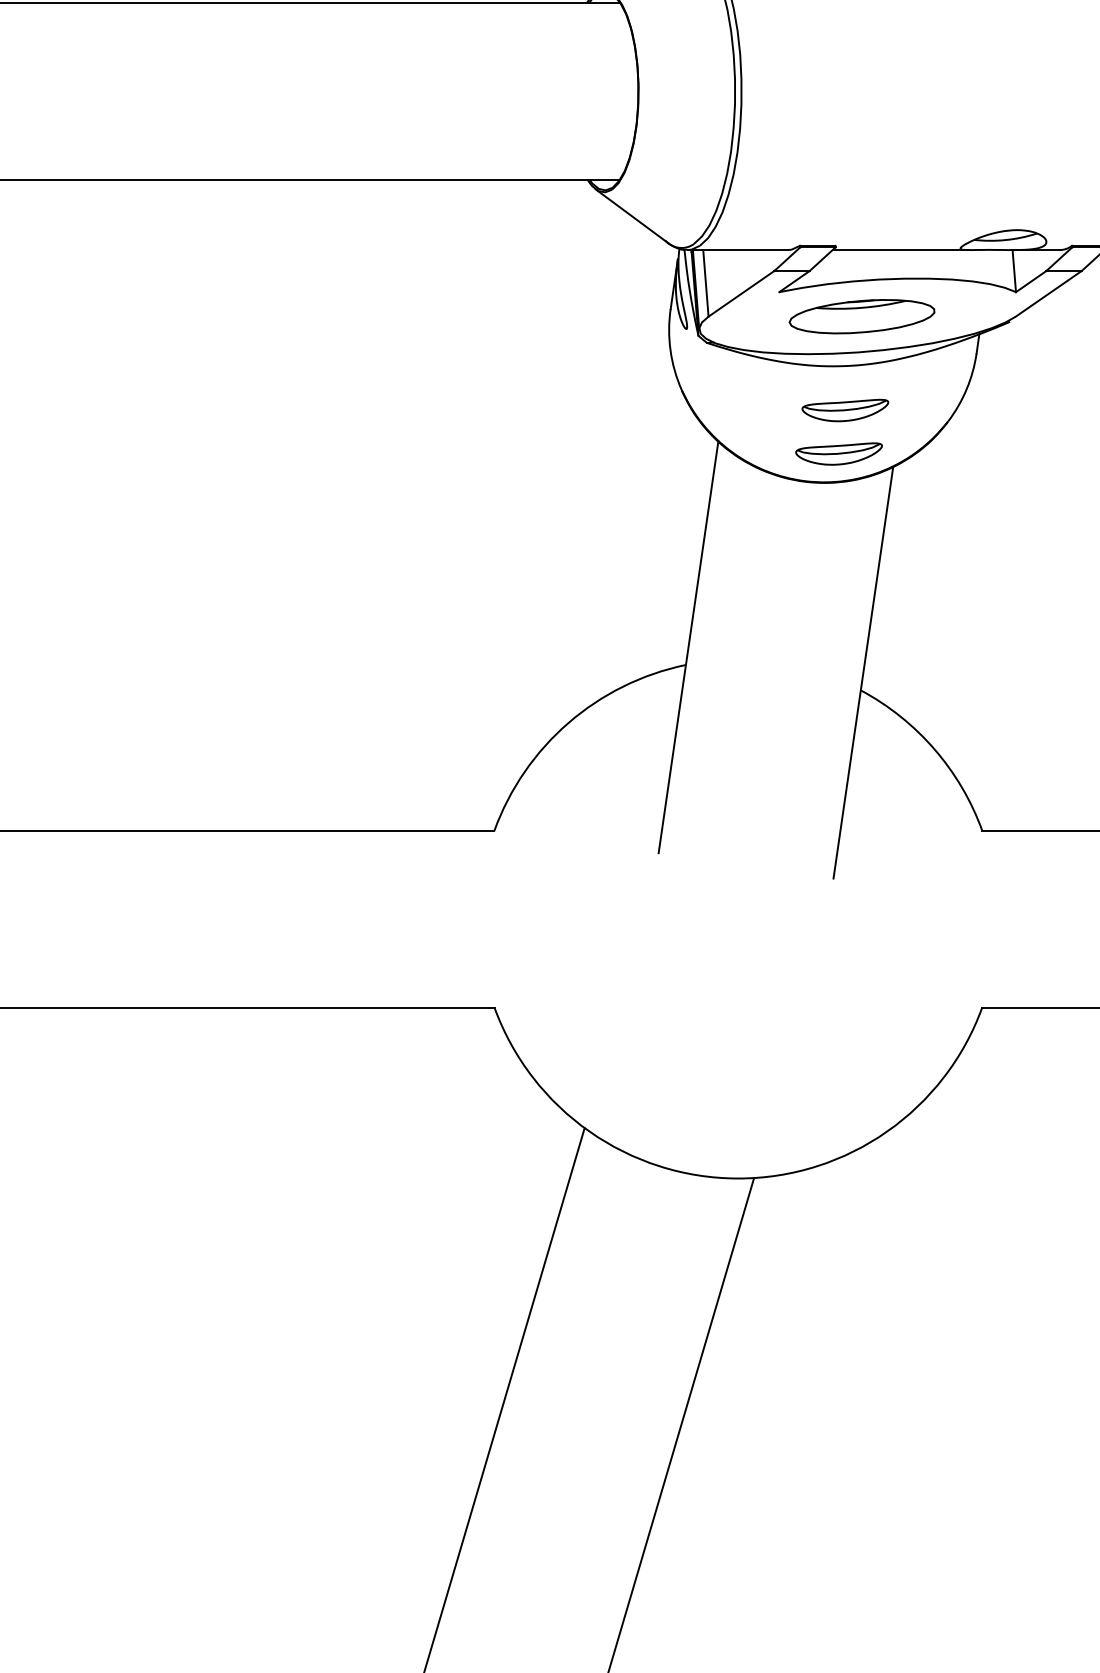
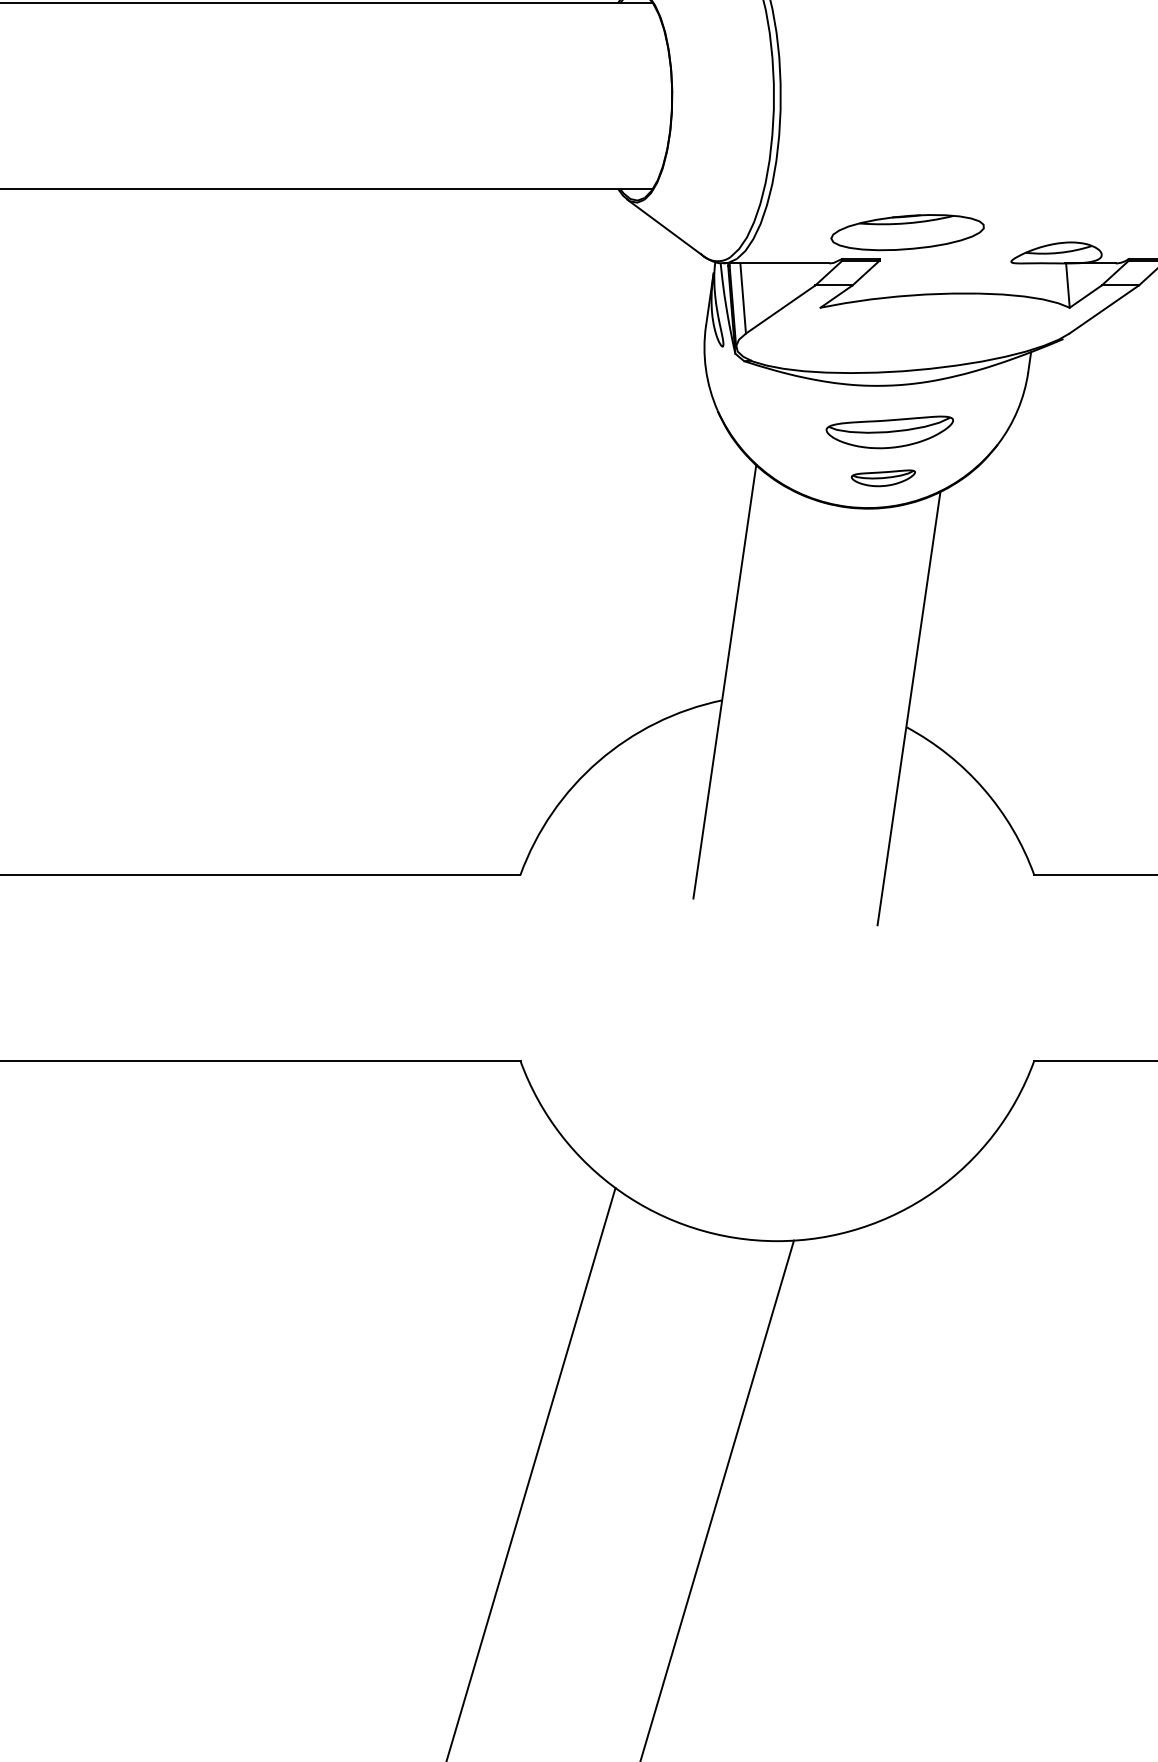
line: (900, 250) -> (948, 263), removed
part: (861, 316) -> (907, 232), moved
part: (845, 410) -> (890, 432), size x1.4
part: (839, 454) -> (883, 478), size x0.7

